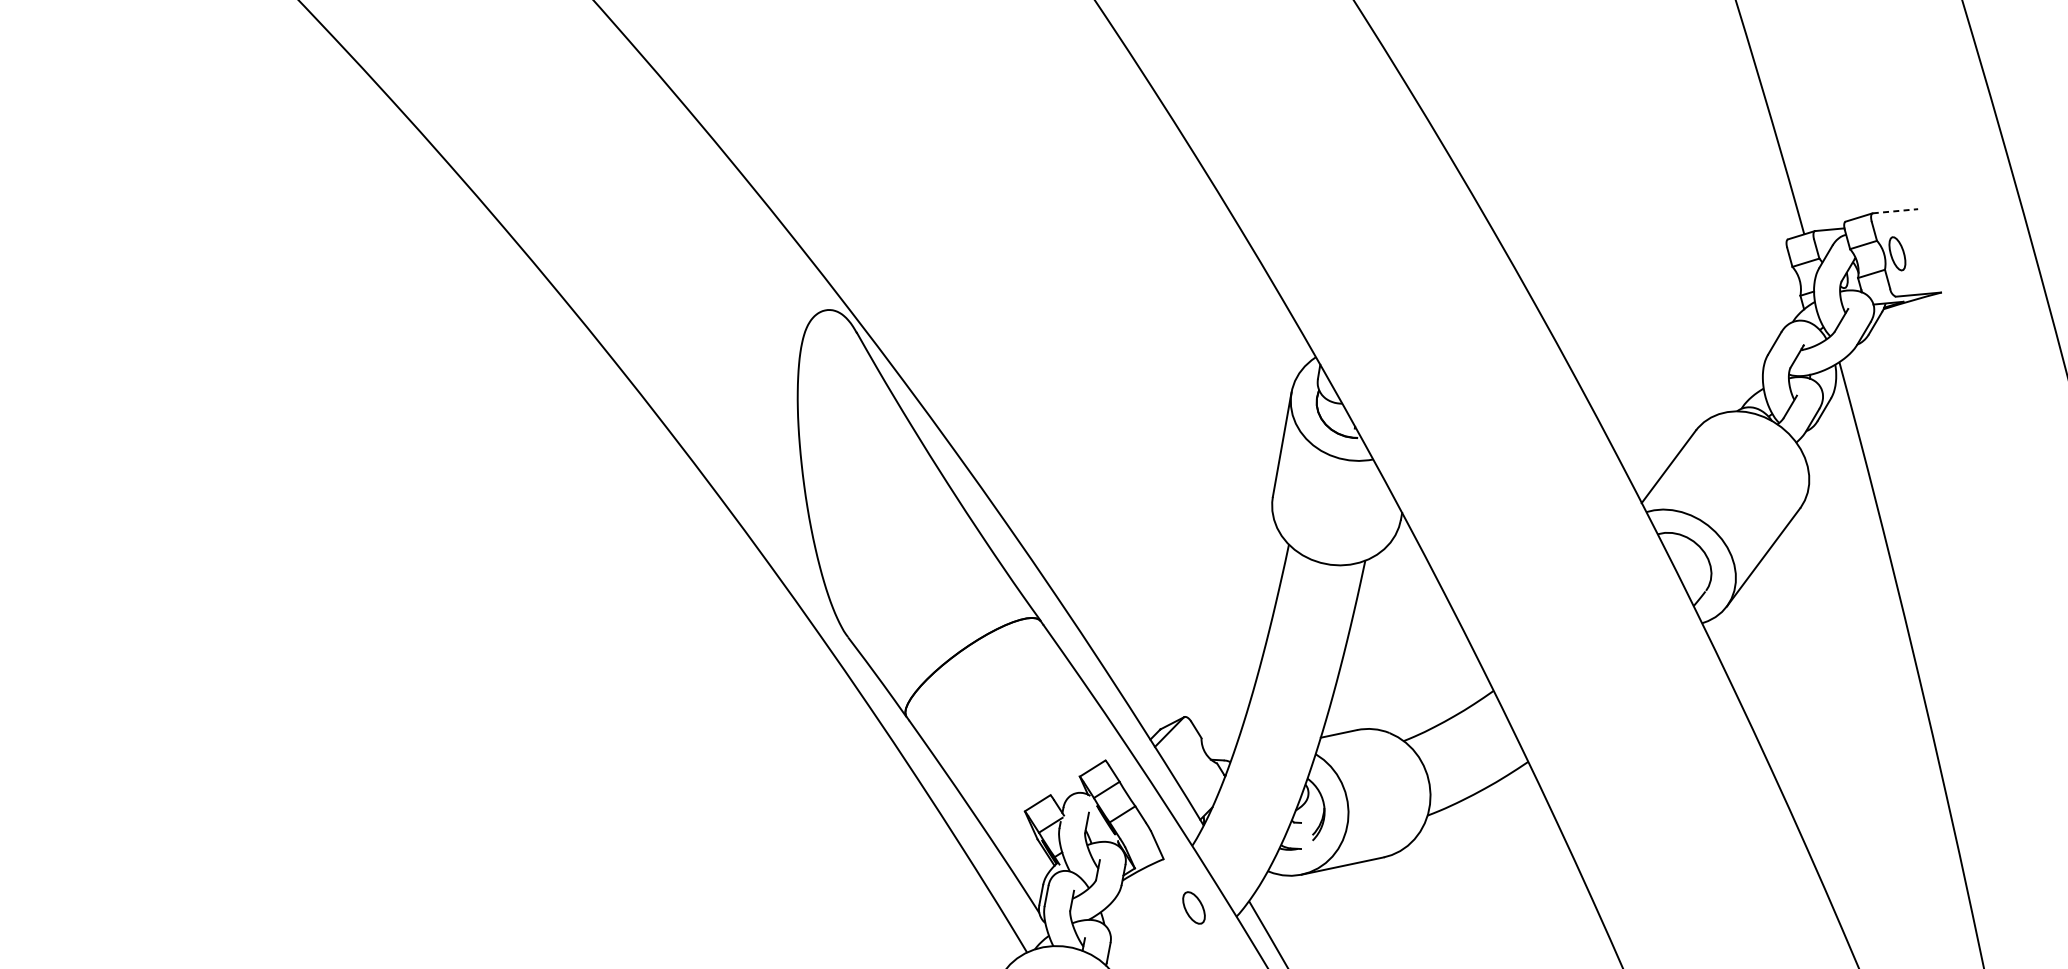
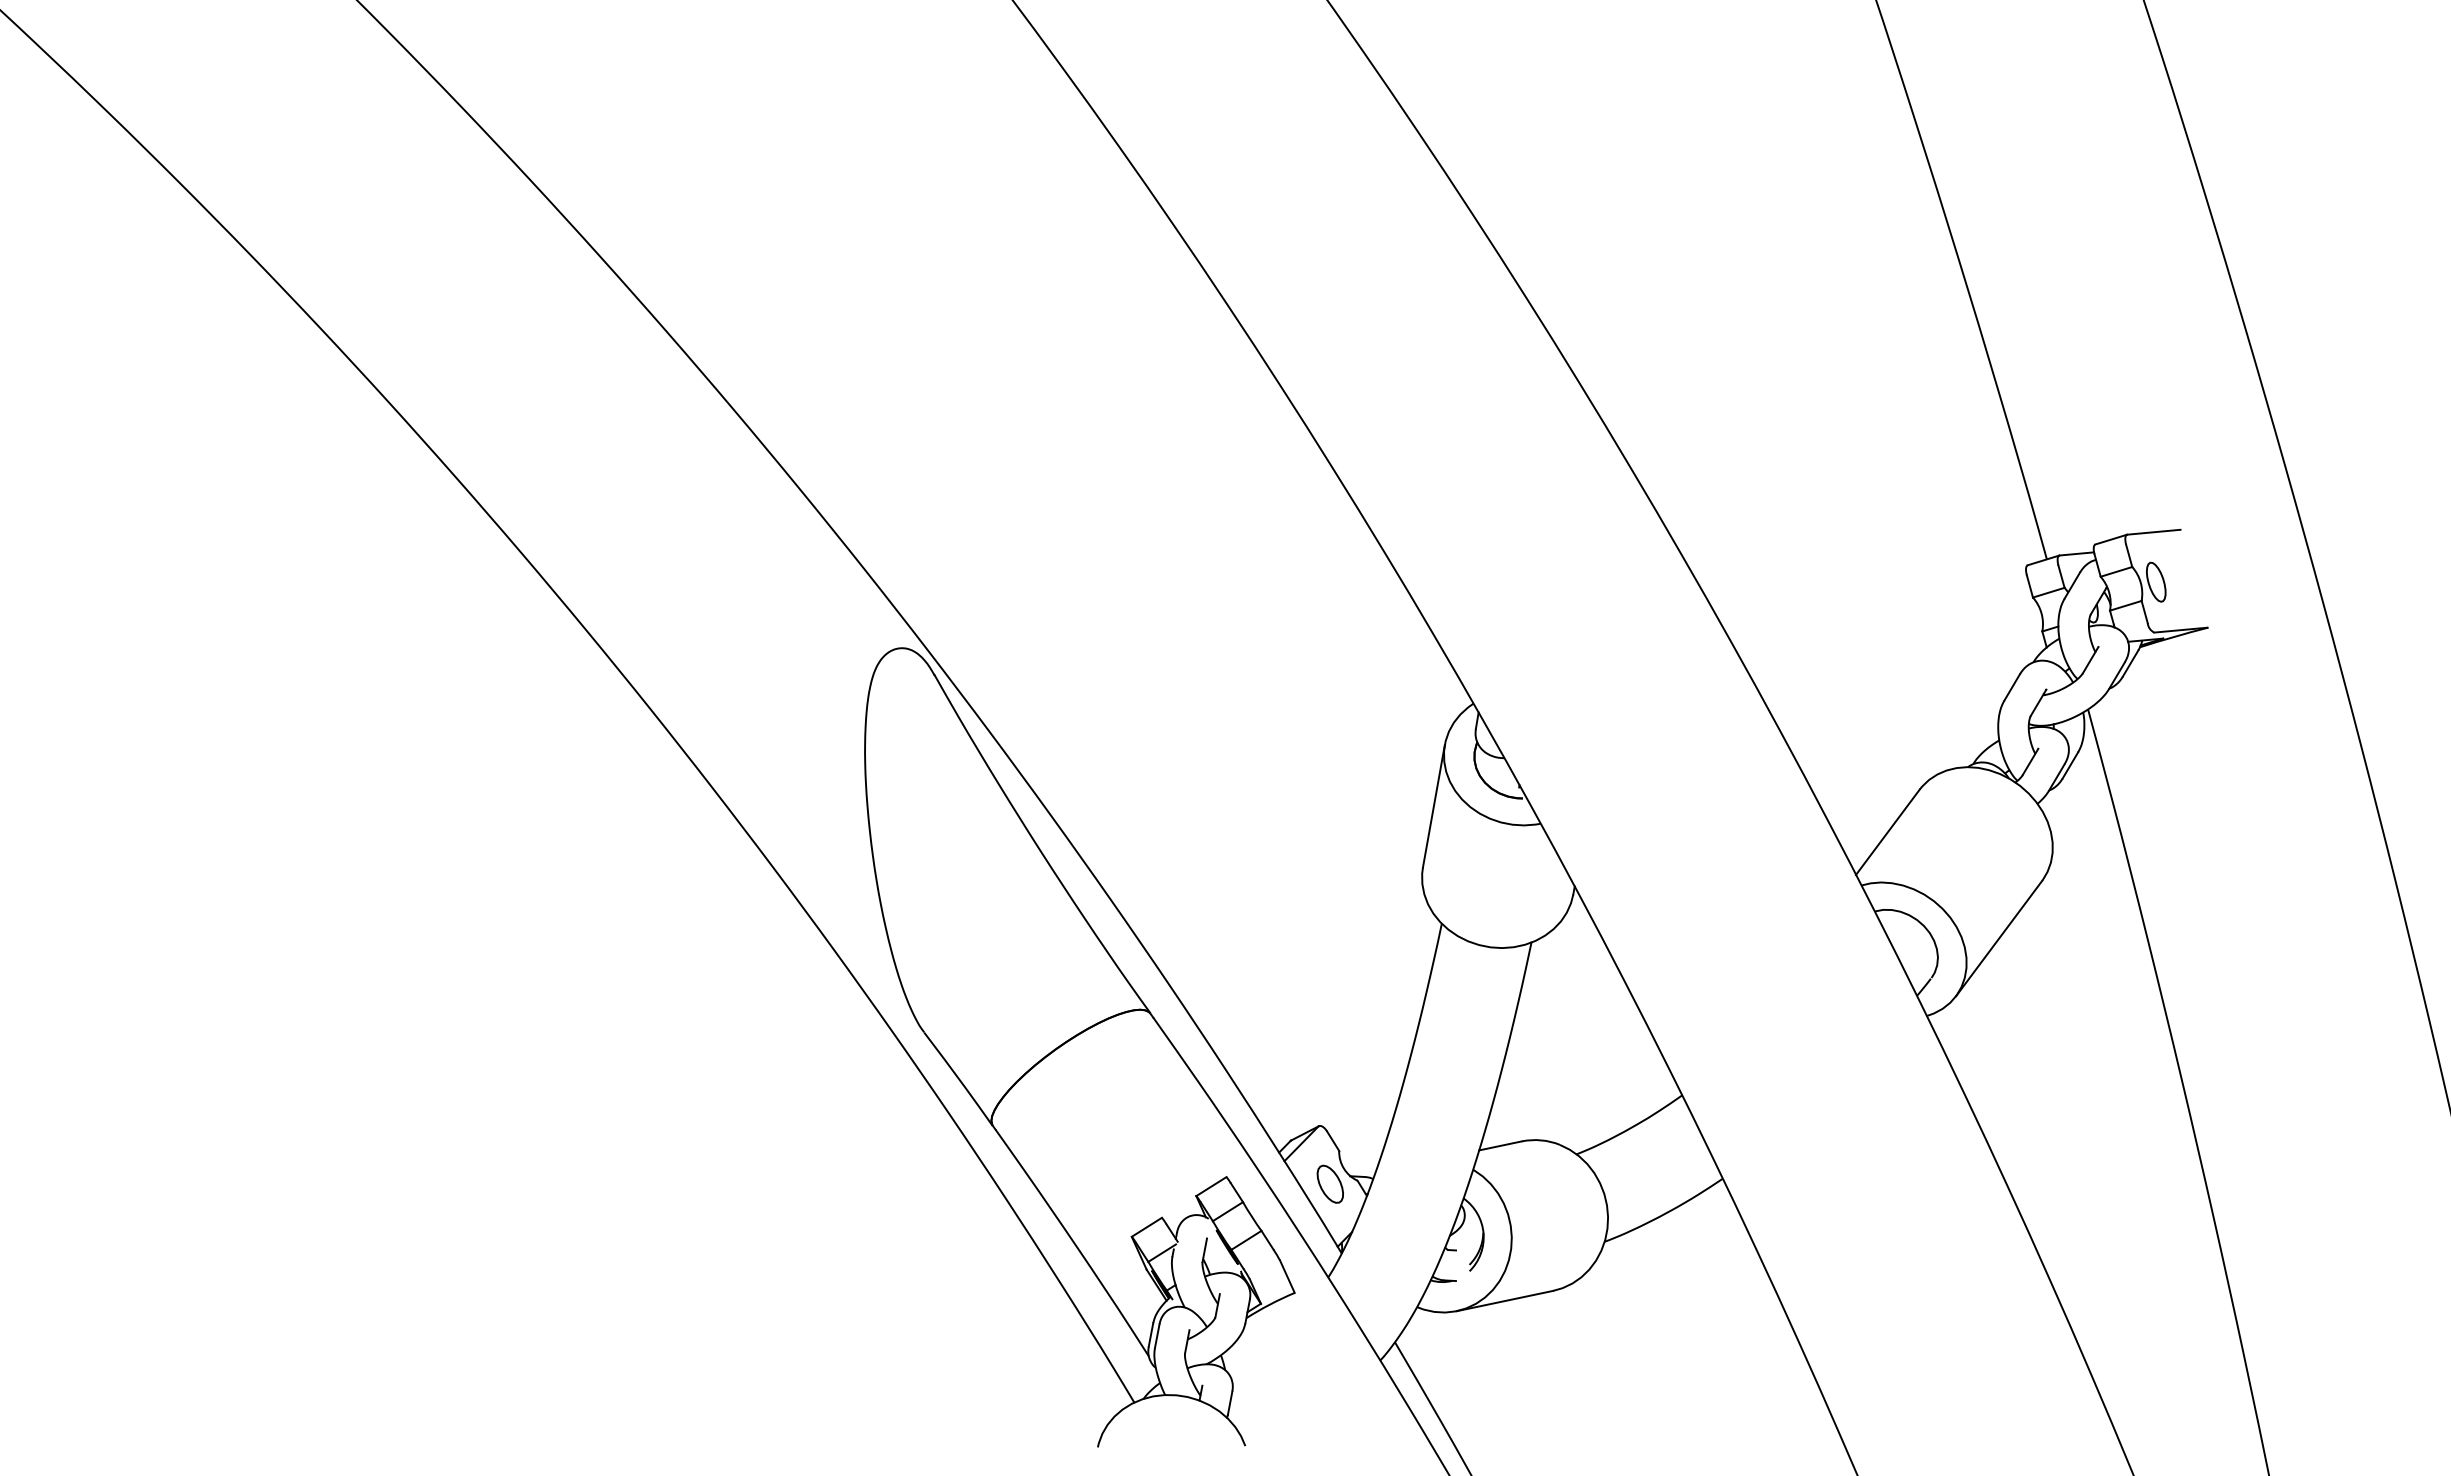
line: (1895, 211) -> (2153, 532), dashed -> solid
part: (1193, 907) -> (1329, 1183), moved

